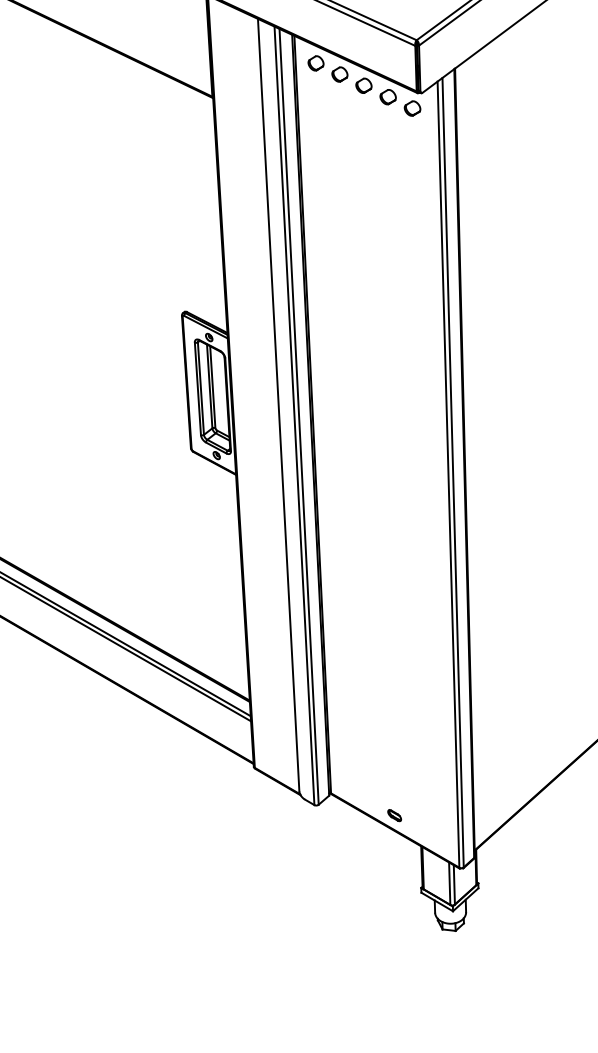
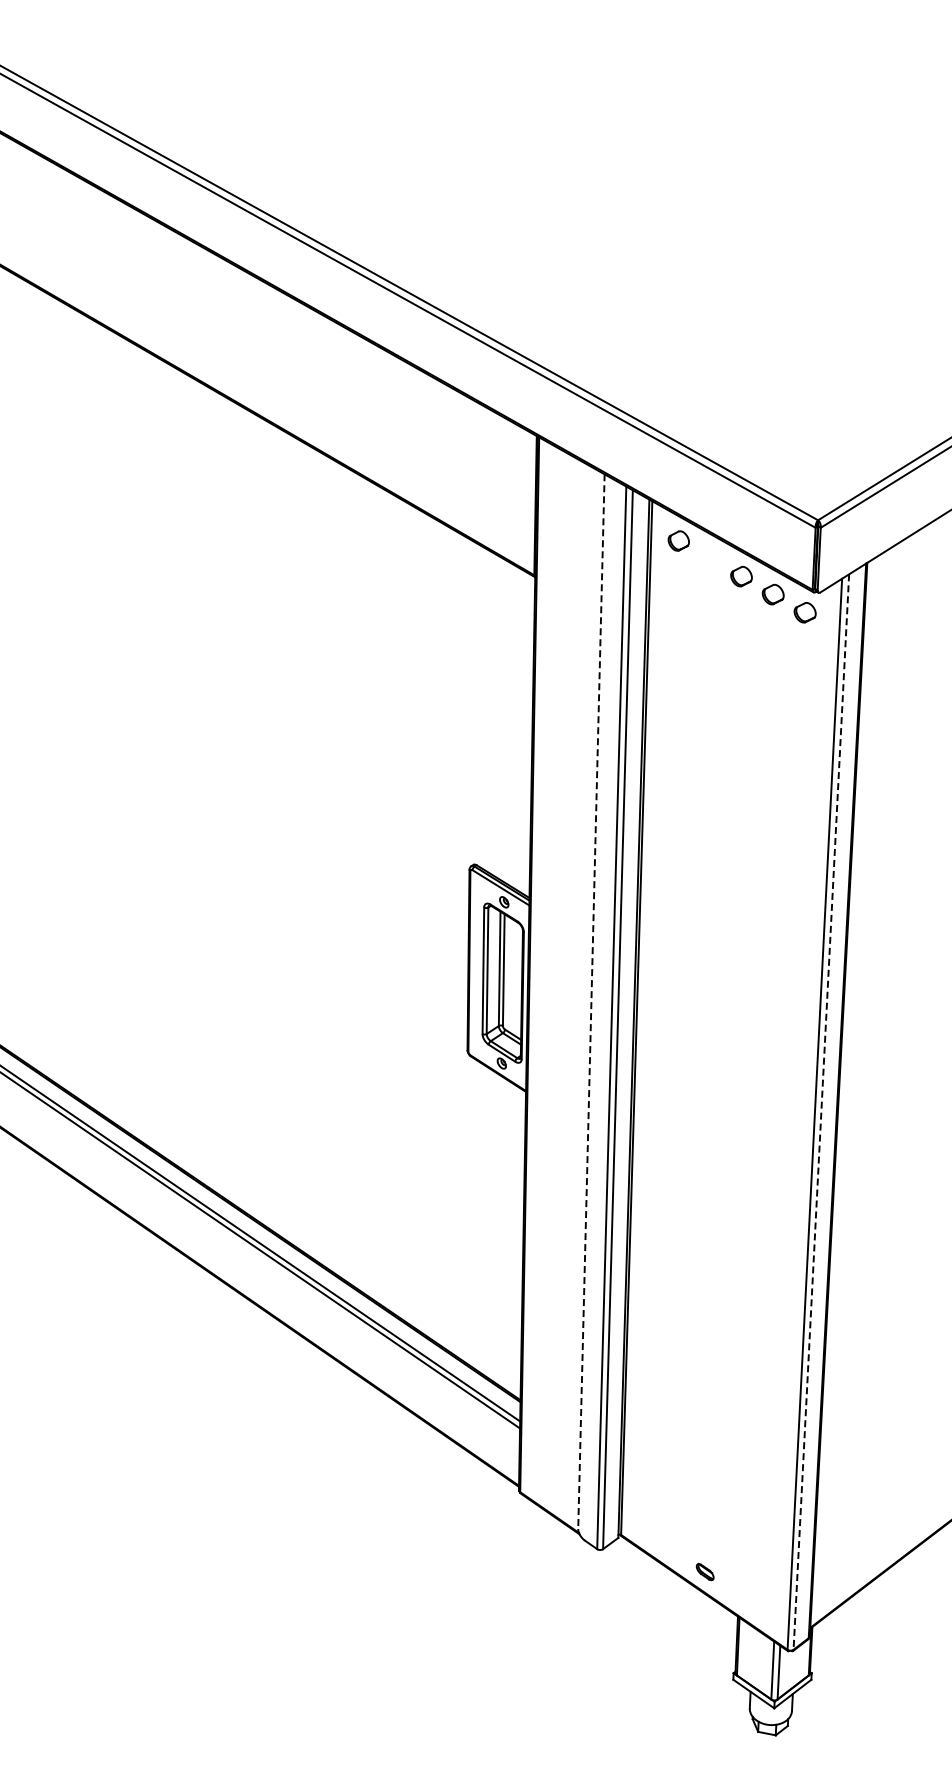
part: (339, 74) -> (709, 558), removed
line: (278, 405) -> (591, 1001), solid -> dashed
line: (453, 472) -> (821, 1112), solid -> dashed

